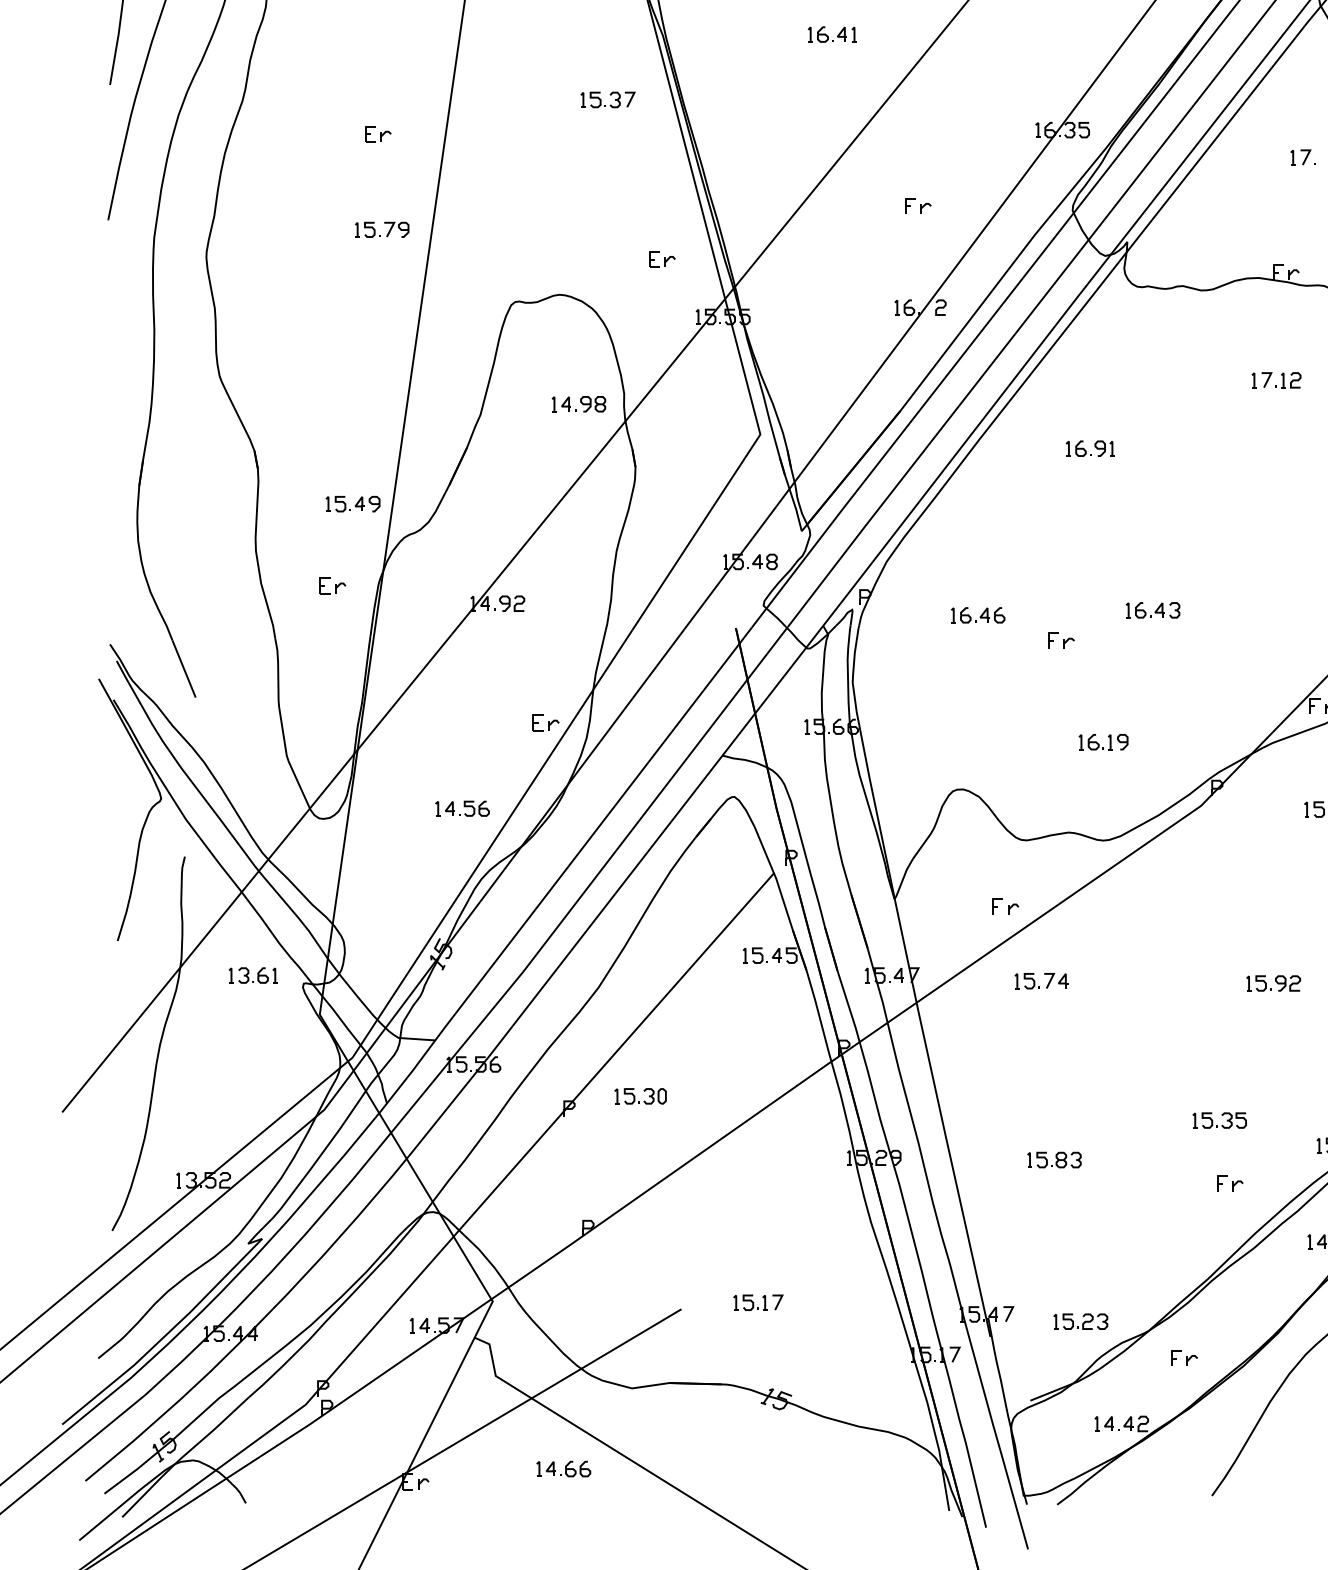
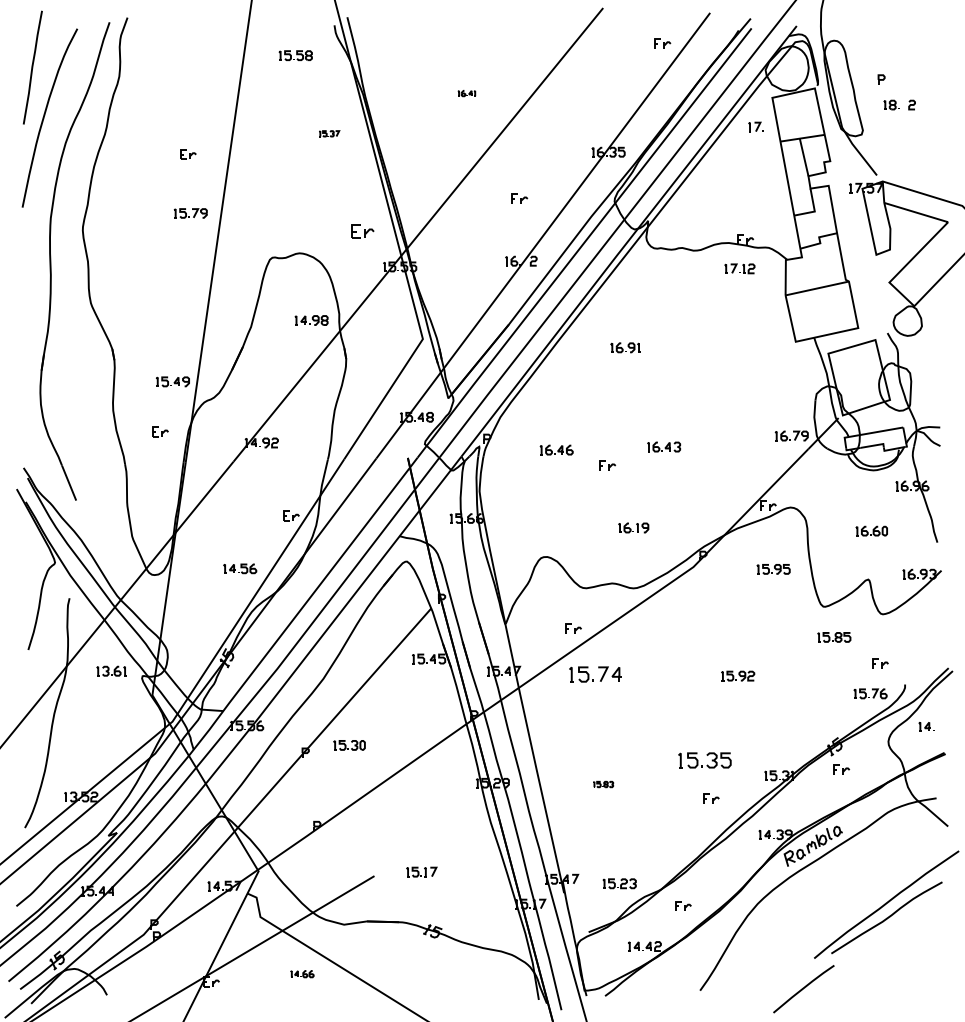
part: (831, 34) -> (466, 93), size x0.6
part: (608, 99) -> (329, 133), size x0.6
part: (1302, 156) -> (755, 126), moved
part: (661, 259) -> (362, 231), size x1.4
part: (1276, 379) -> (739, 268), moved
part: (1041, 980) -> (595, 674), size x1.6
part: (1219, 1119) -> (704, 759), size x1.6
part: (1054, 1160) -> (603, 784), size x0.6
part: (564, 1467) -> (302, 973), size x0.7

